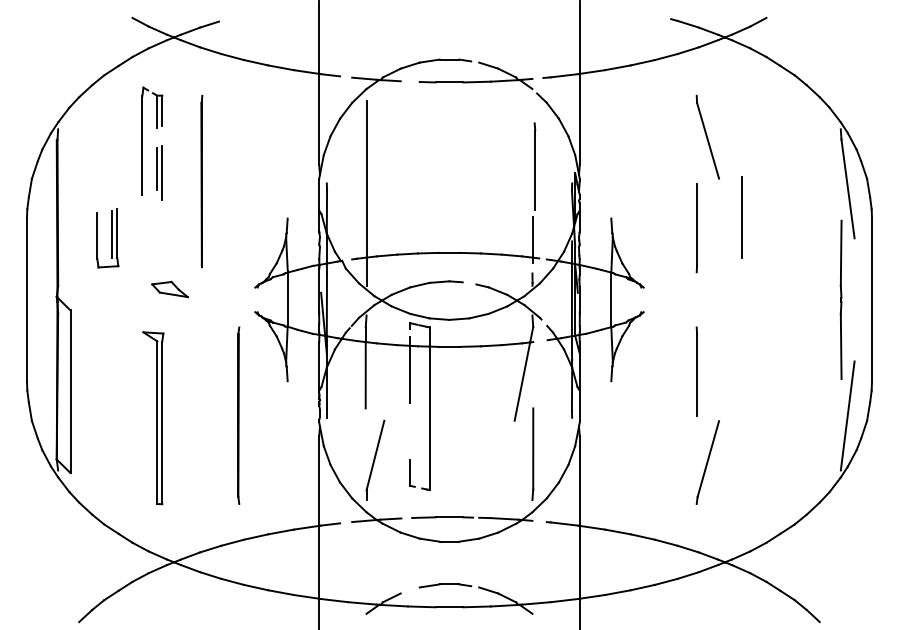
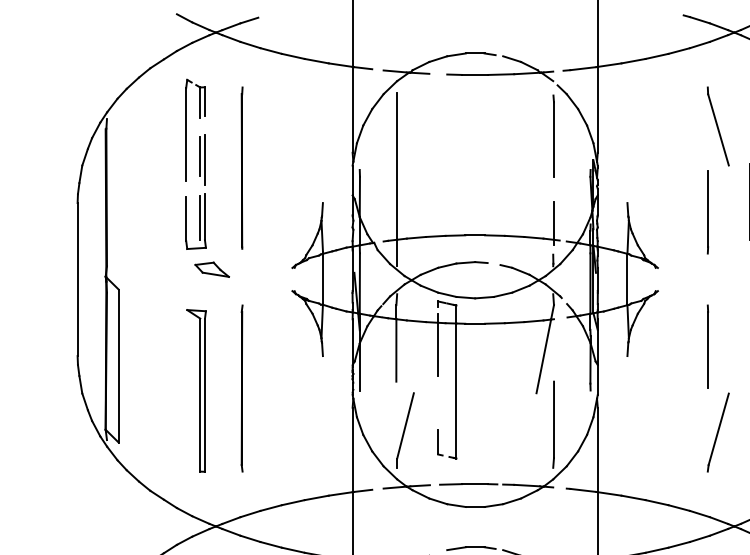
part: (534, 166) -> (553, 136), moved
part: (107, 238) -> (195, 221), moved
line: (238, 415) -> (241, 388), moved

